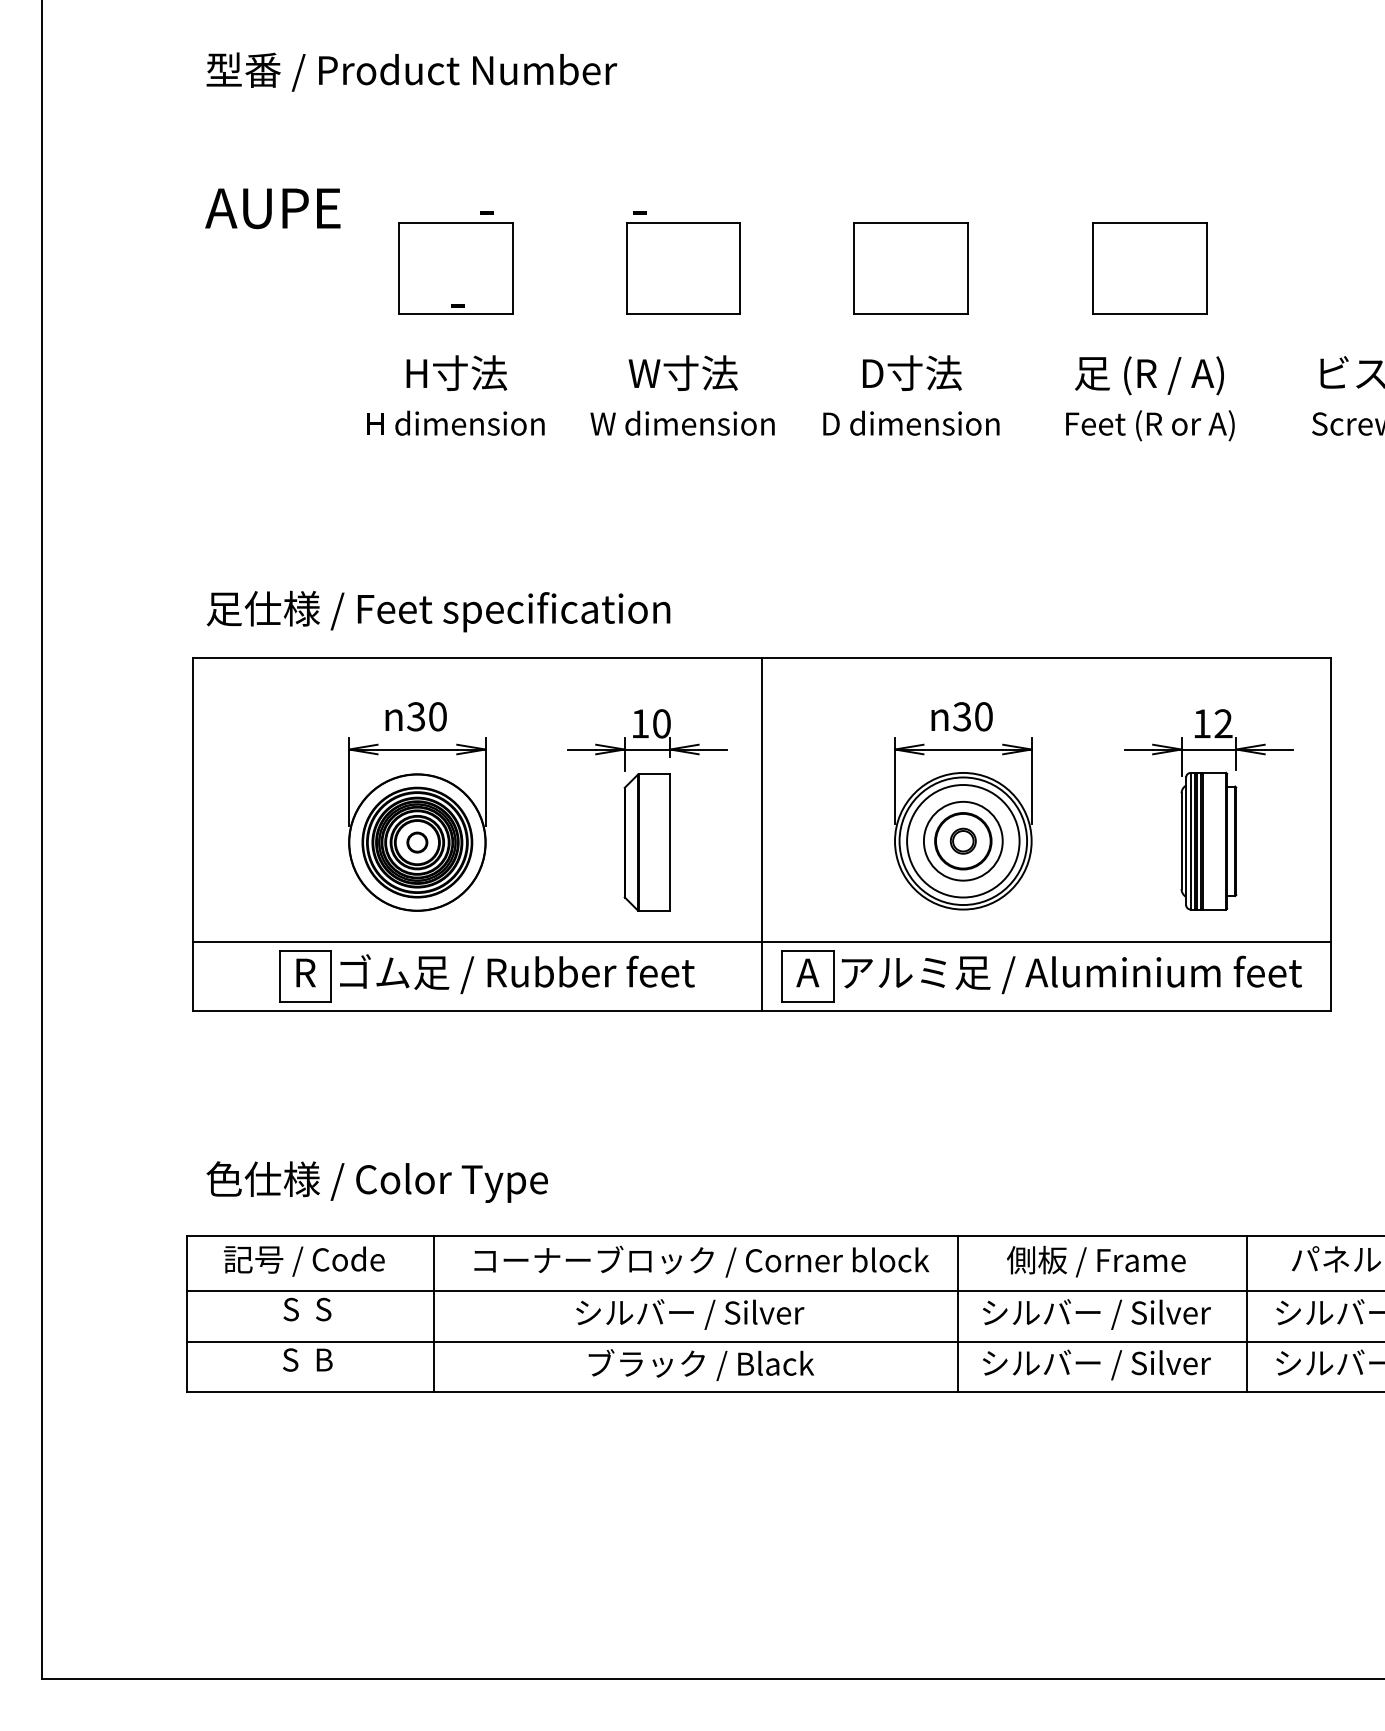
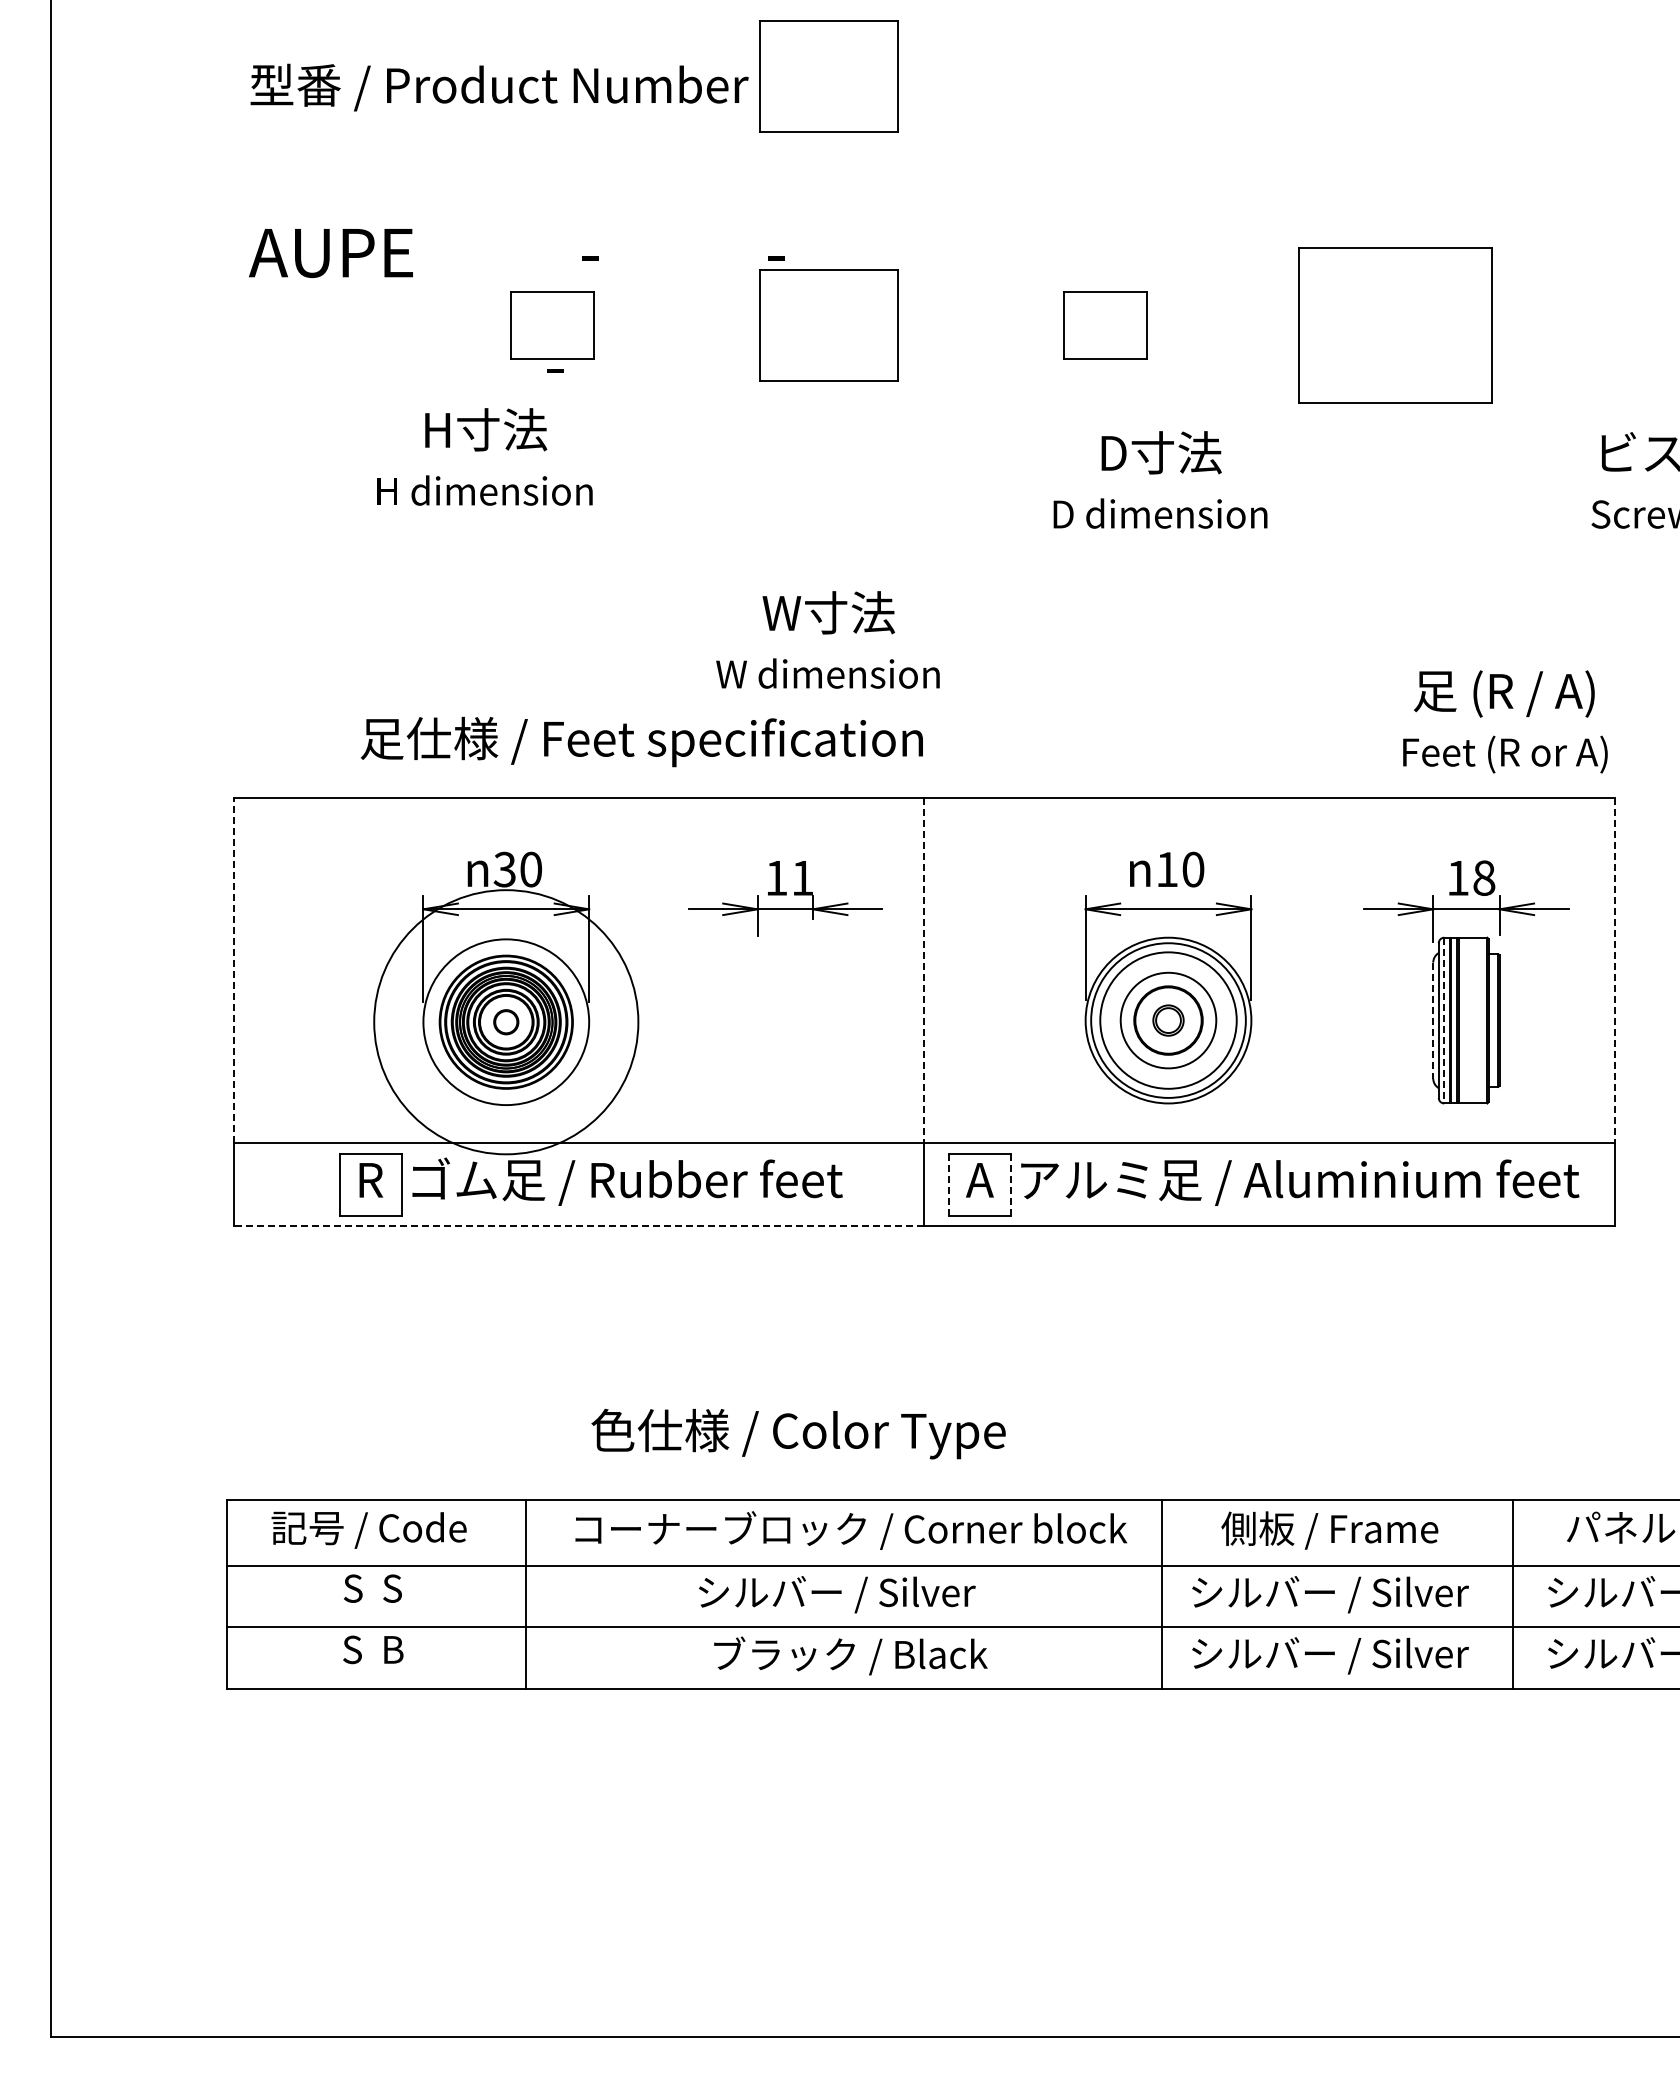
part: (683, 62) -> (828, 76), added
part: (455, 268) -> (552, 325), size x0.6
part: (910, 268) -> (1104, 325), size x0.6
part: (1149, 268) -> (1394, 325), size x1.4
text: (455, 395) -> (484, 456), moved
text: (682, 395) -> (827, 639), moved
text: (911, 395) -> (1160, 479), moved
text: (1150, 398) -> (1505, 721), moved
text: (438, 611) -> (641, 741), moved
text: (961, 716) -> (1166, 869), 30 -> 10
text: (661, 723) -> (802, 877), 10 -> 11
text: (1223, 723) -> (1484, 877), 12 -> 18
line: (192, 799) -> (233, 970), solid -> dashed
line: (762, 799) -> (924, 970), solid -> dashed
line: (1330, 799) -> (1614, 970), solid -> dashed
line: (1190, 841) -> (1444, 1020), solid -> dashed
circle: (416, 842) -> (505, 1021), size x1.6
part: (646, 842) -> (784, 1021), removed
line: (1181, 842) -> (1433, 1021), solid -> dashed
line: (833, 976) -> (1011, 1184), solid -> dashed
line: (782, 977) -> (949, 1185), solid -> dashed
line: (476, 1011) -> (578, 1226), solid -> dashed
text: (377, 1181) -> (798, 1433), moved

